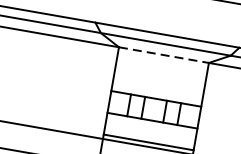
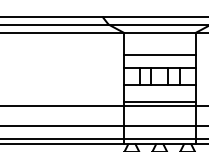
line: (163, 55) -> (159, 33), dashed -> solid
line: (158, 82) -> (159, 54), added

